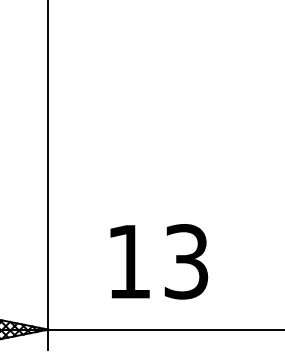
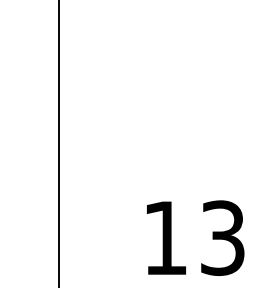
text: (159, 261) -> (195, 237), moved

